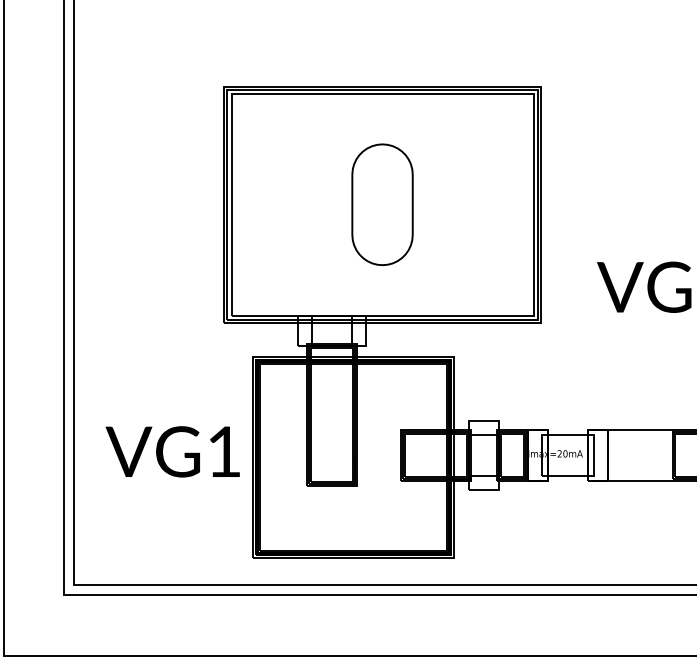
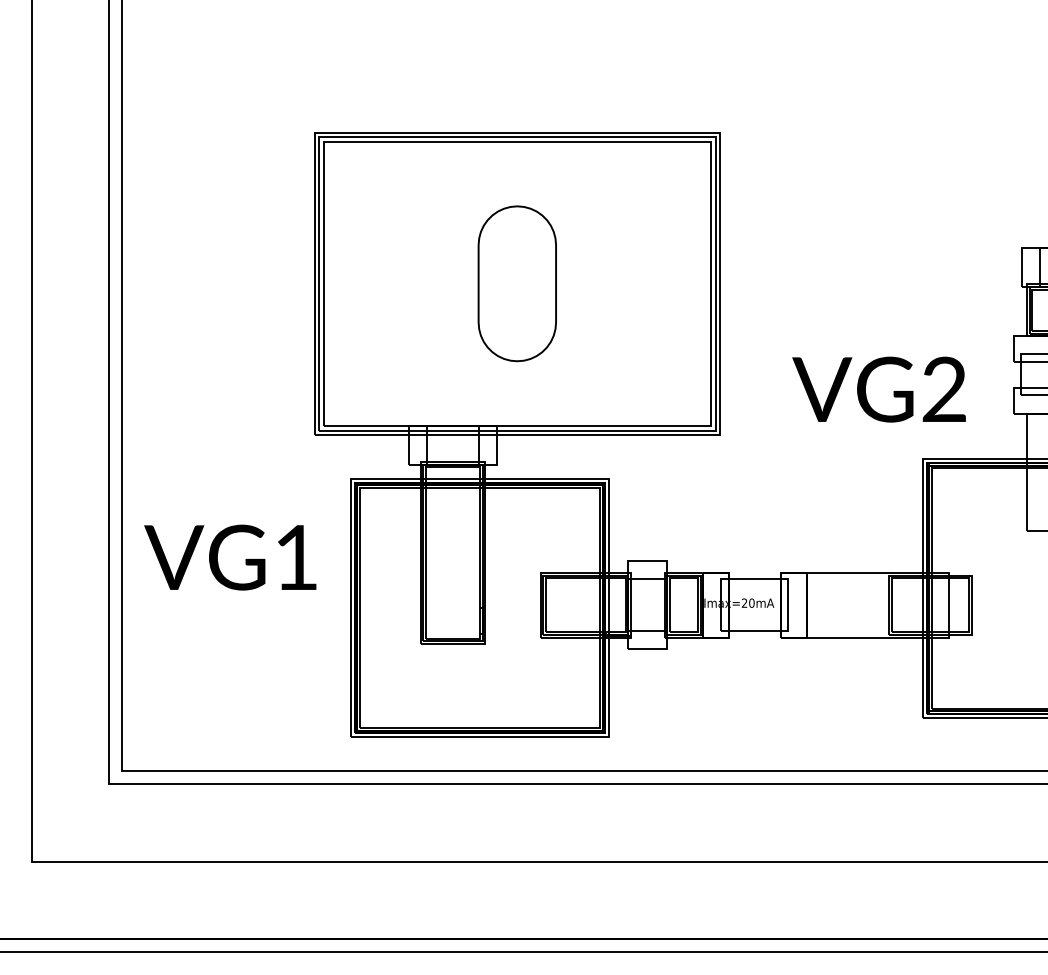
text: (172, 451) -> (230, 557), moved

